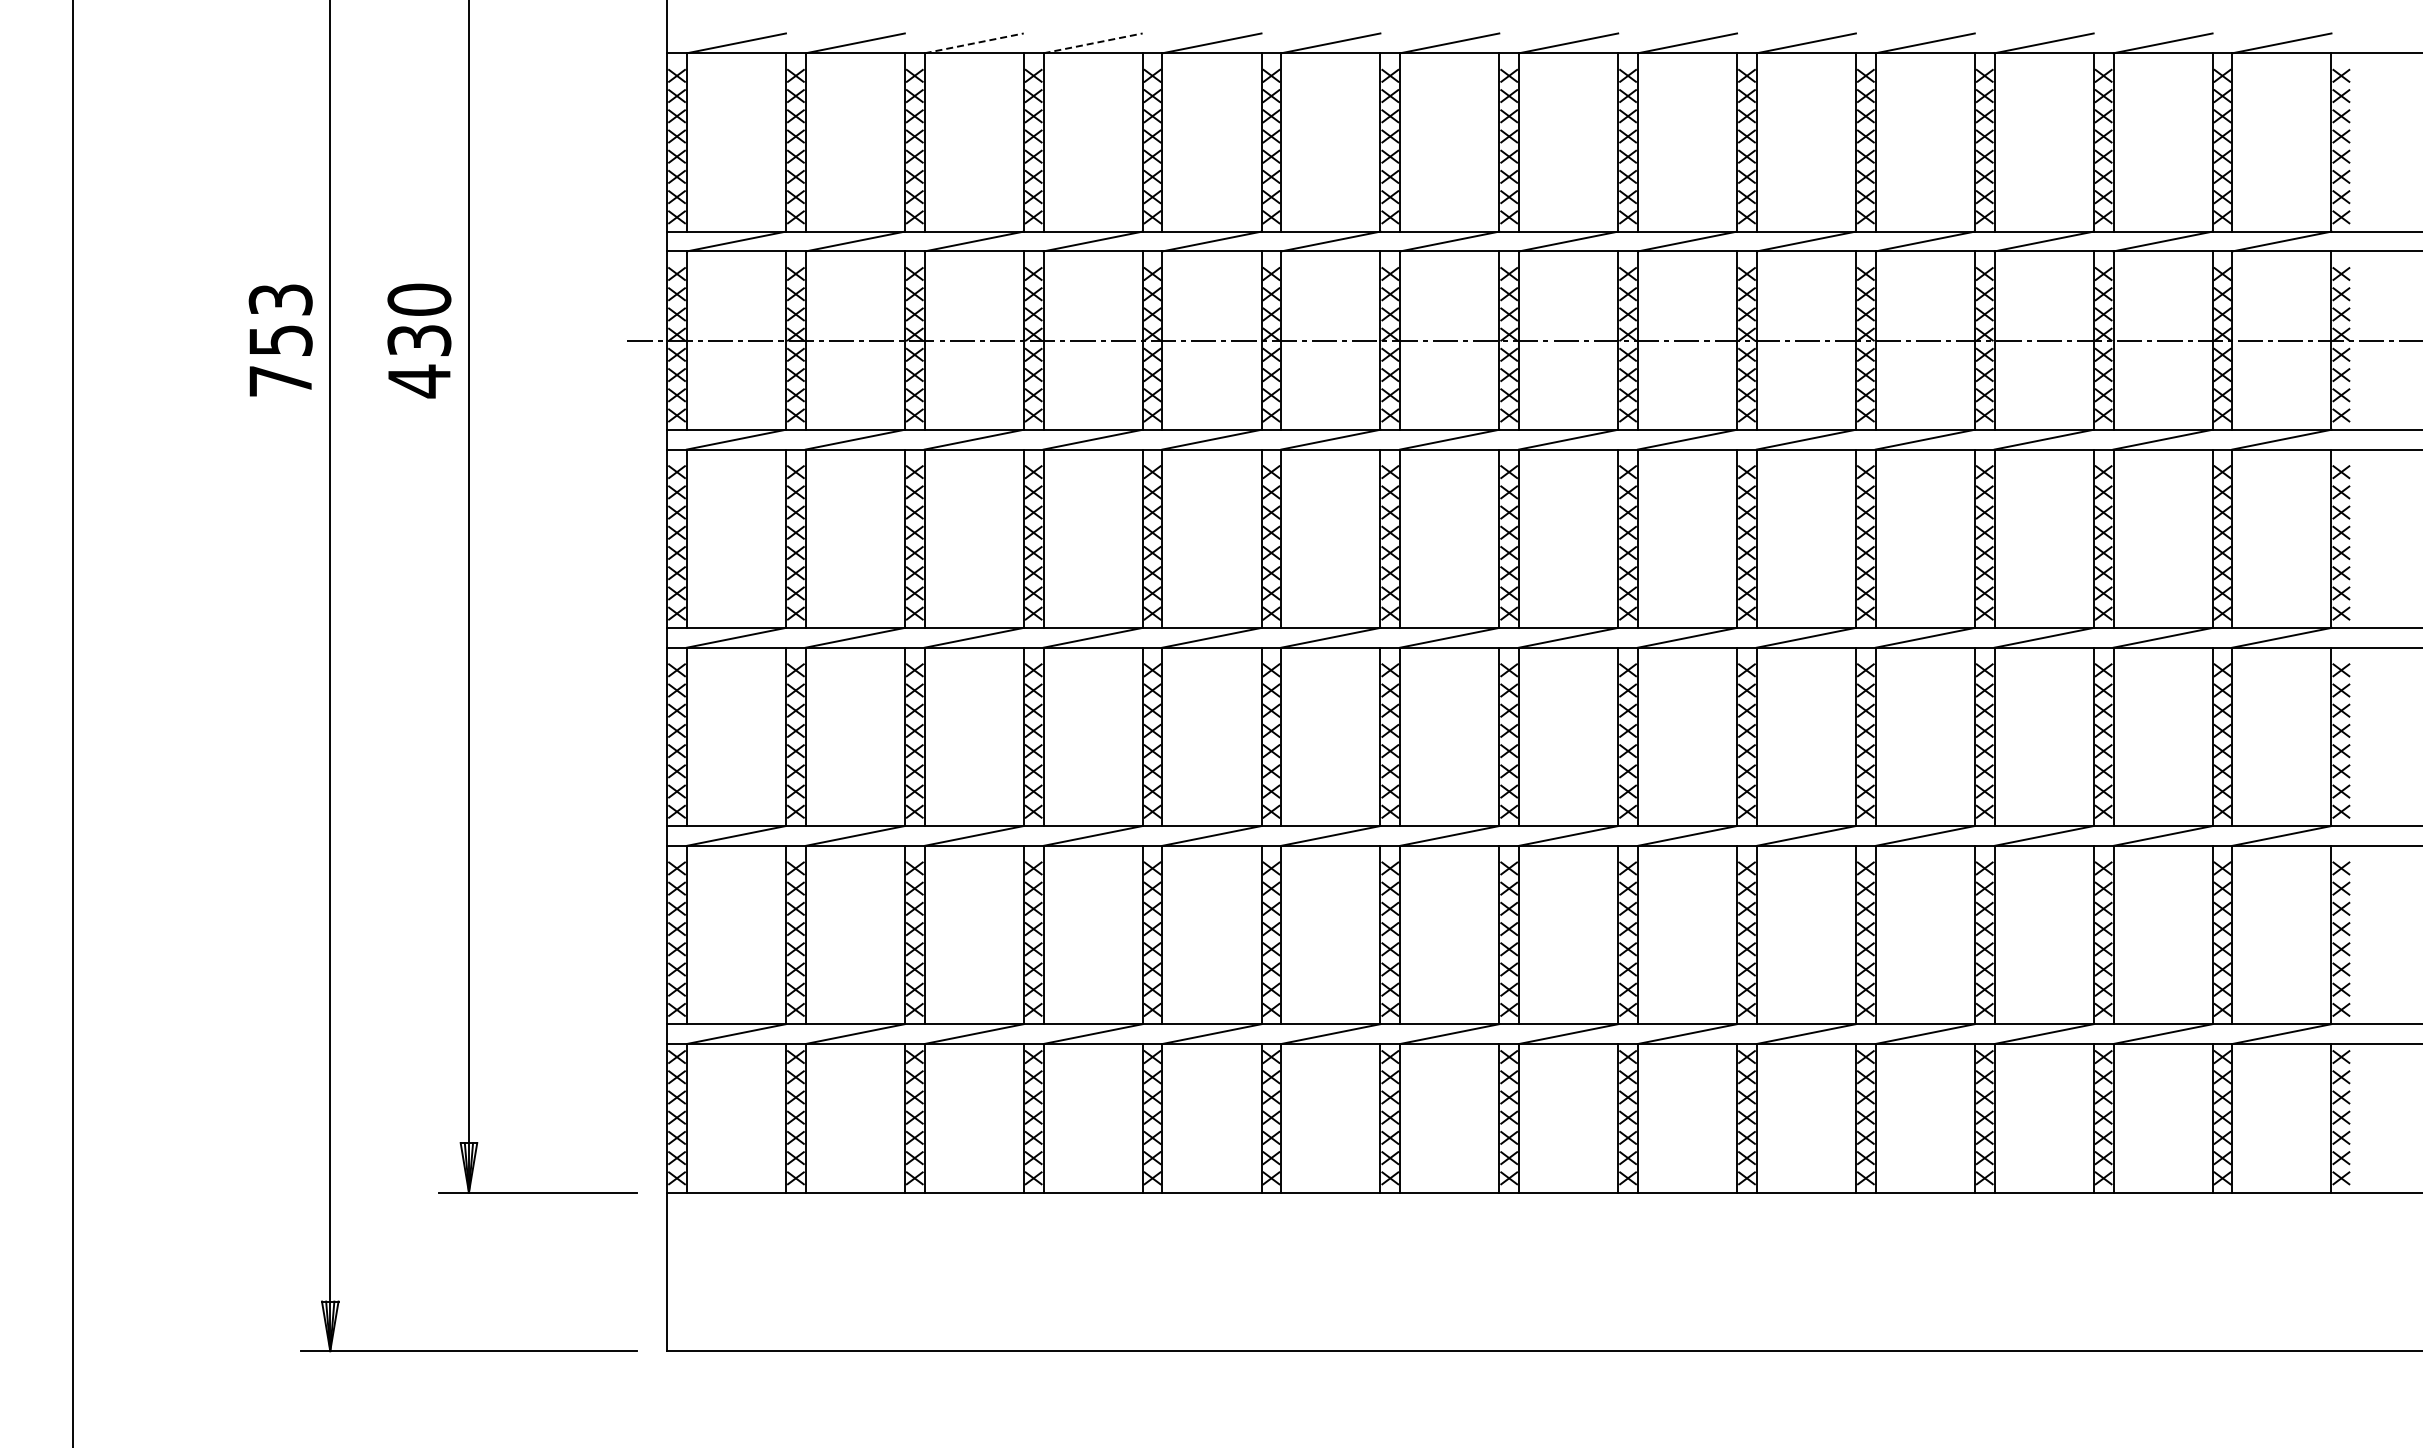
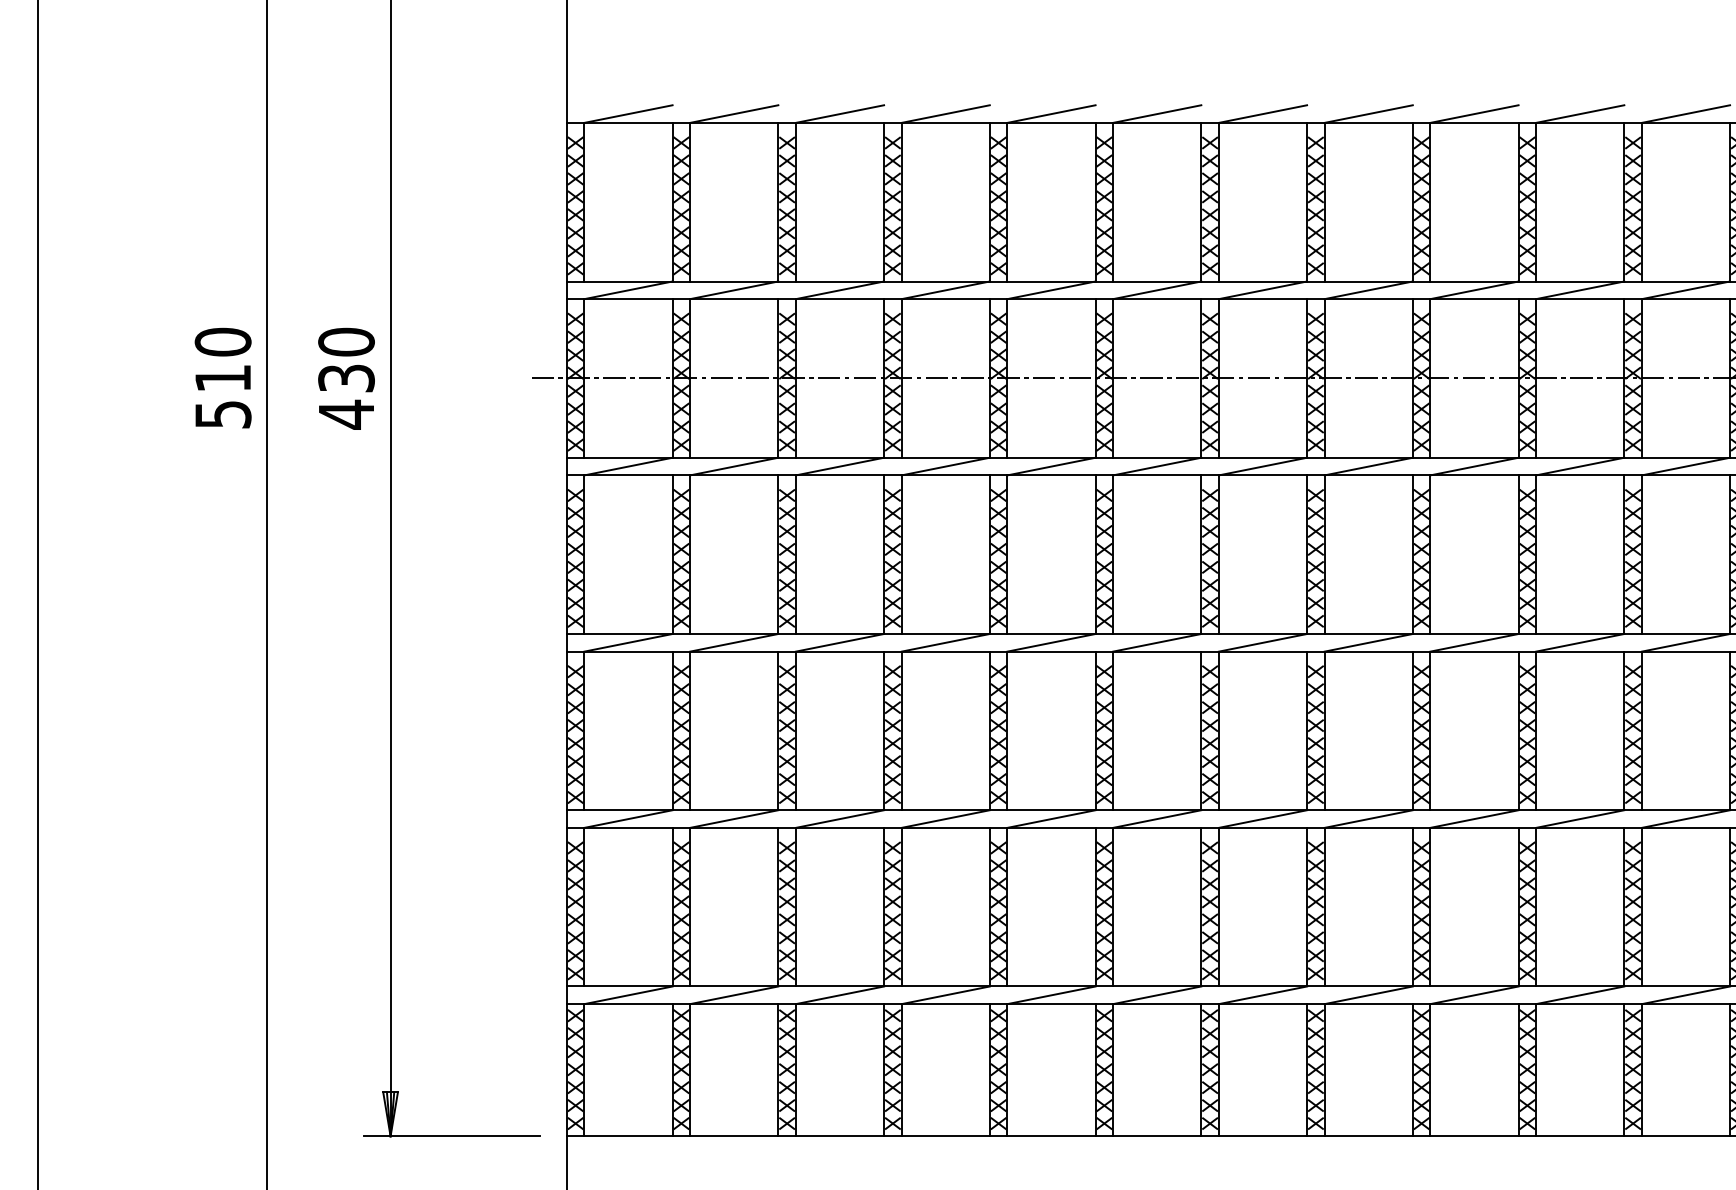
line: (974, 43) -> (840, 114), dashed -> solid
line: (1093, 43) -> (946, 114), dashed -> solid
text: (280, 339) -> (222, 377), 753 -> 510

